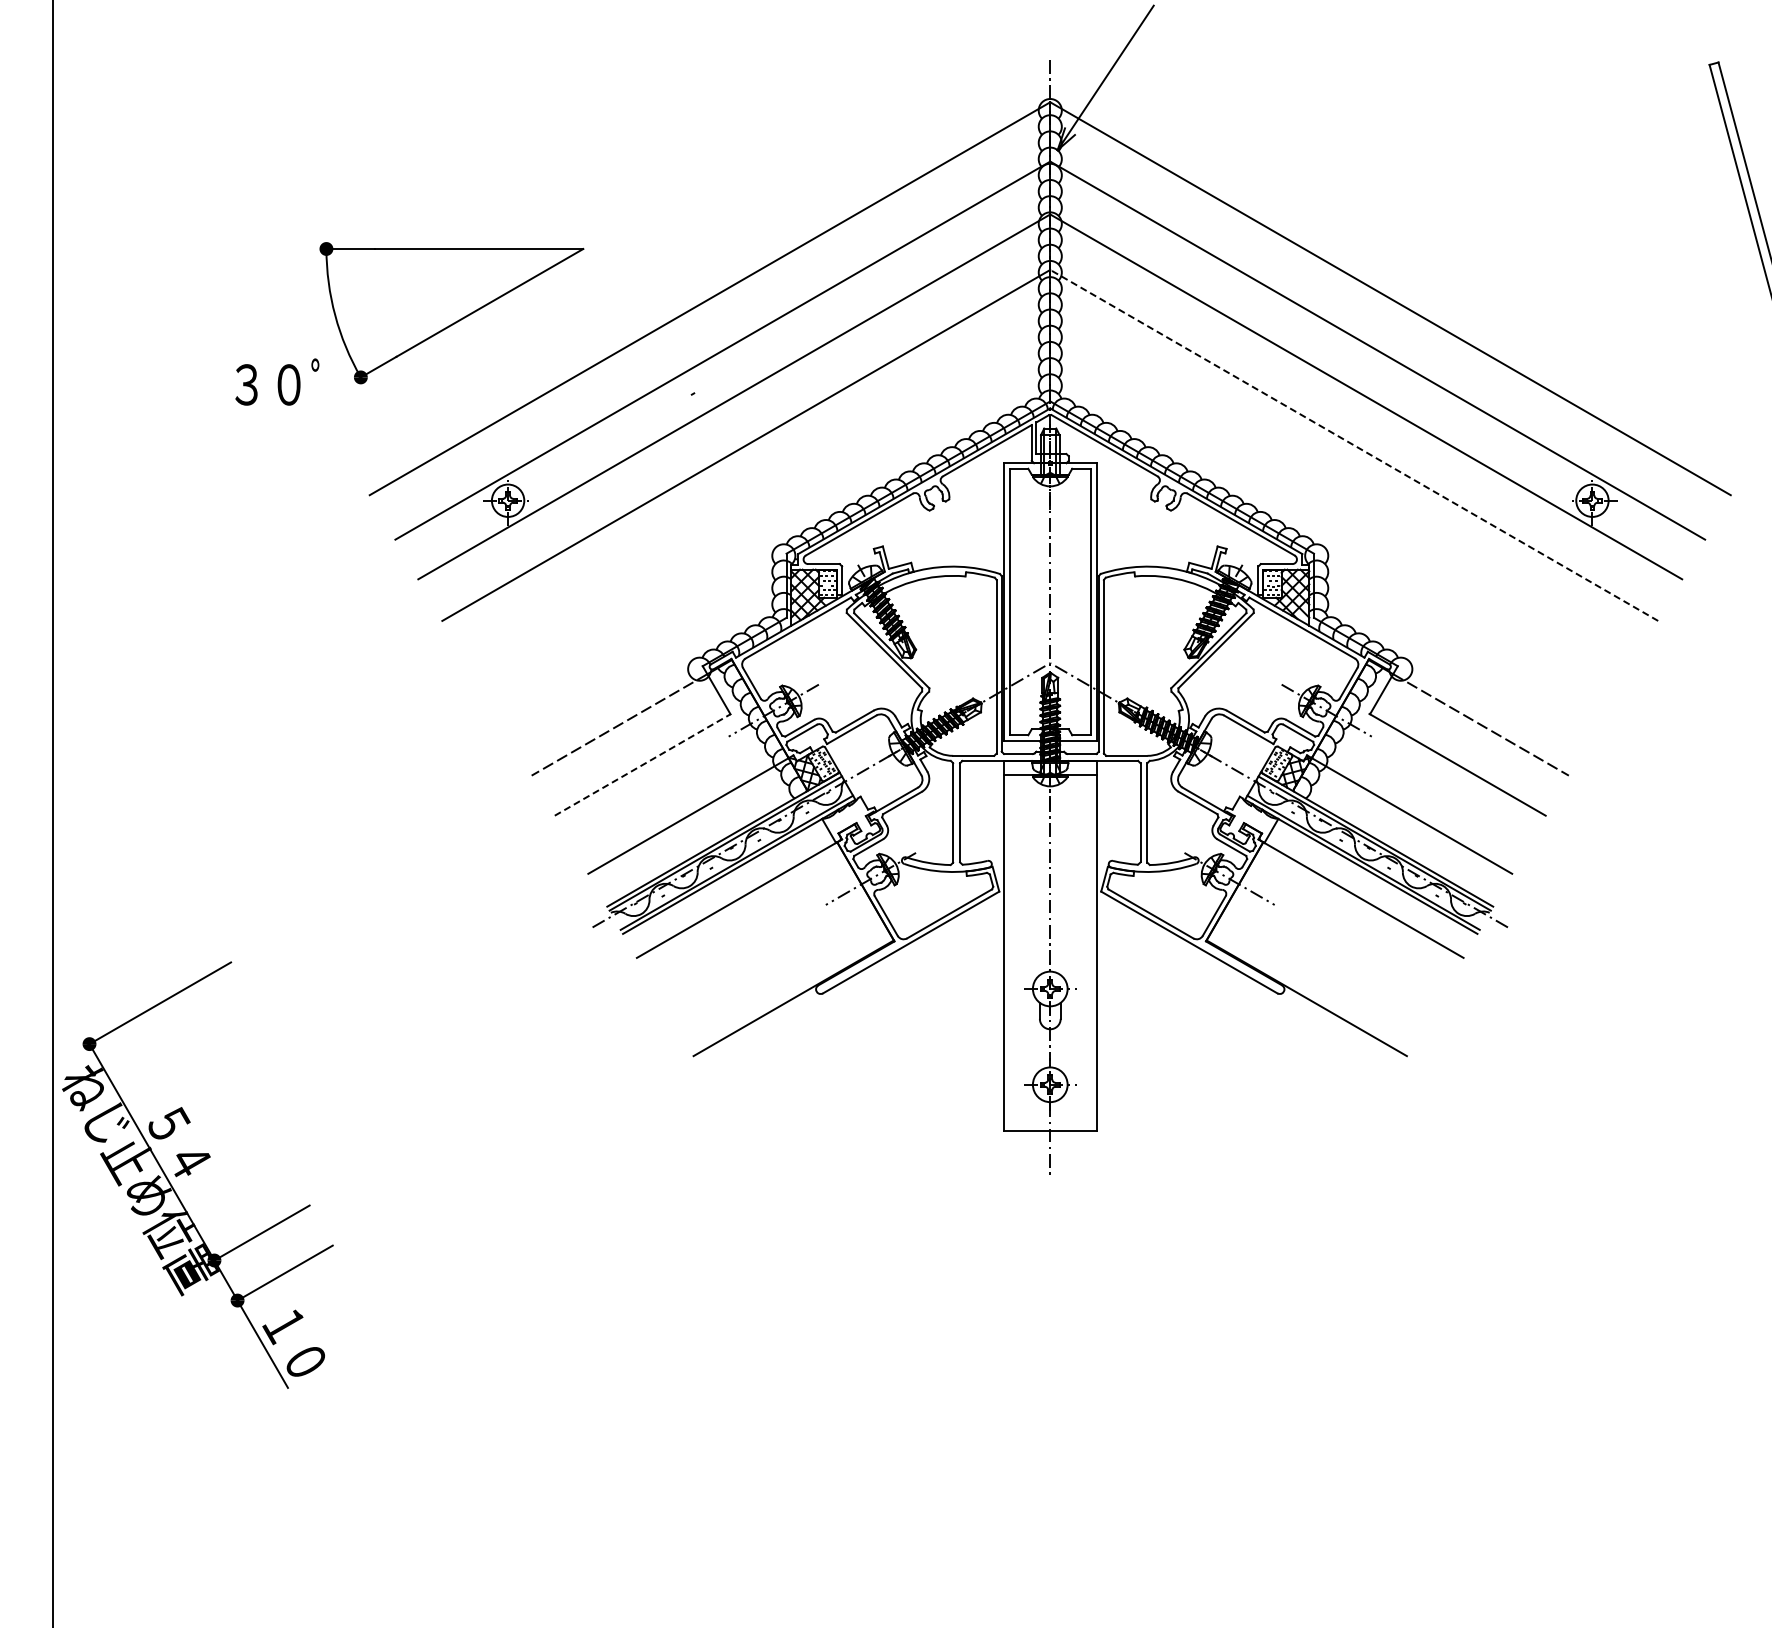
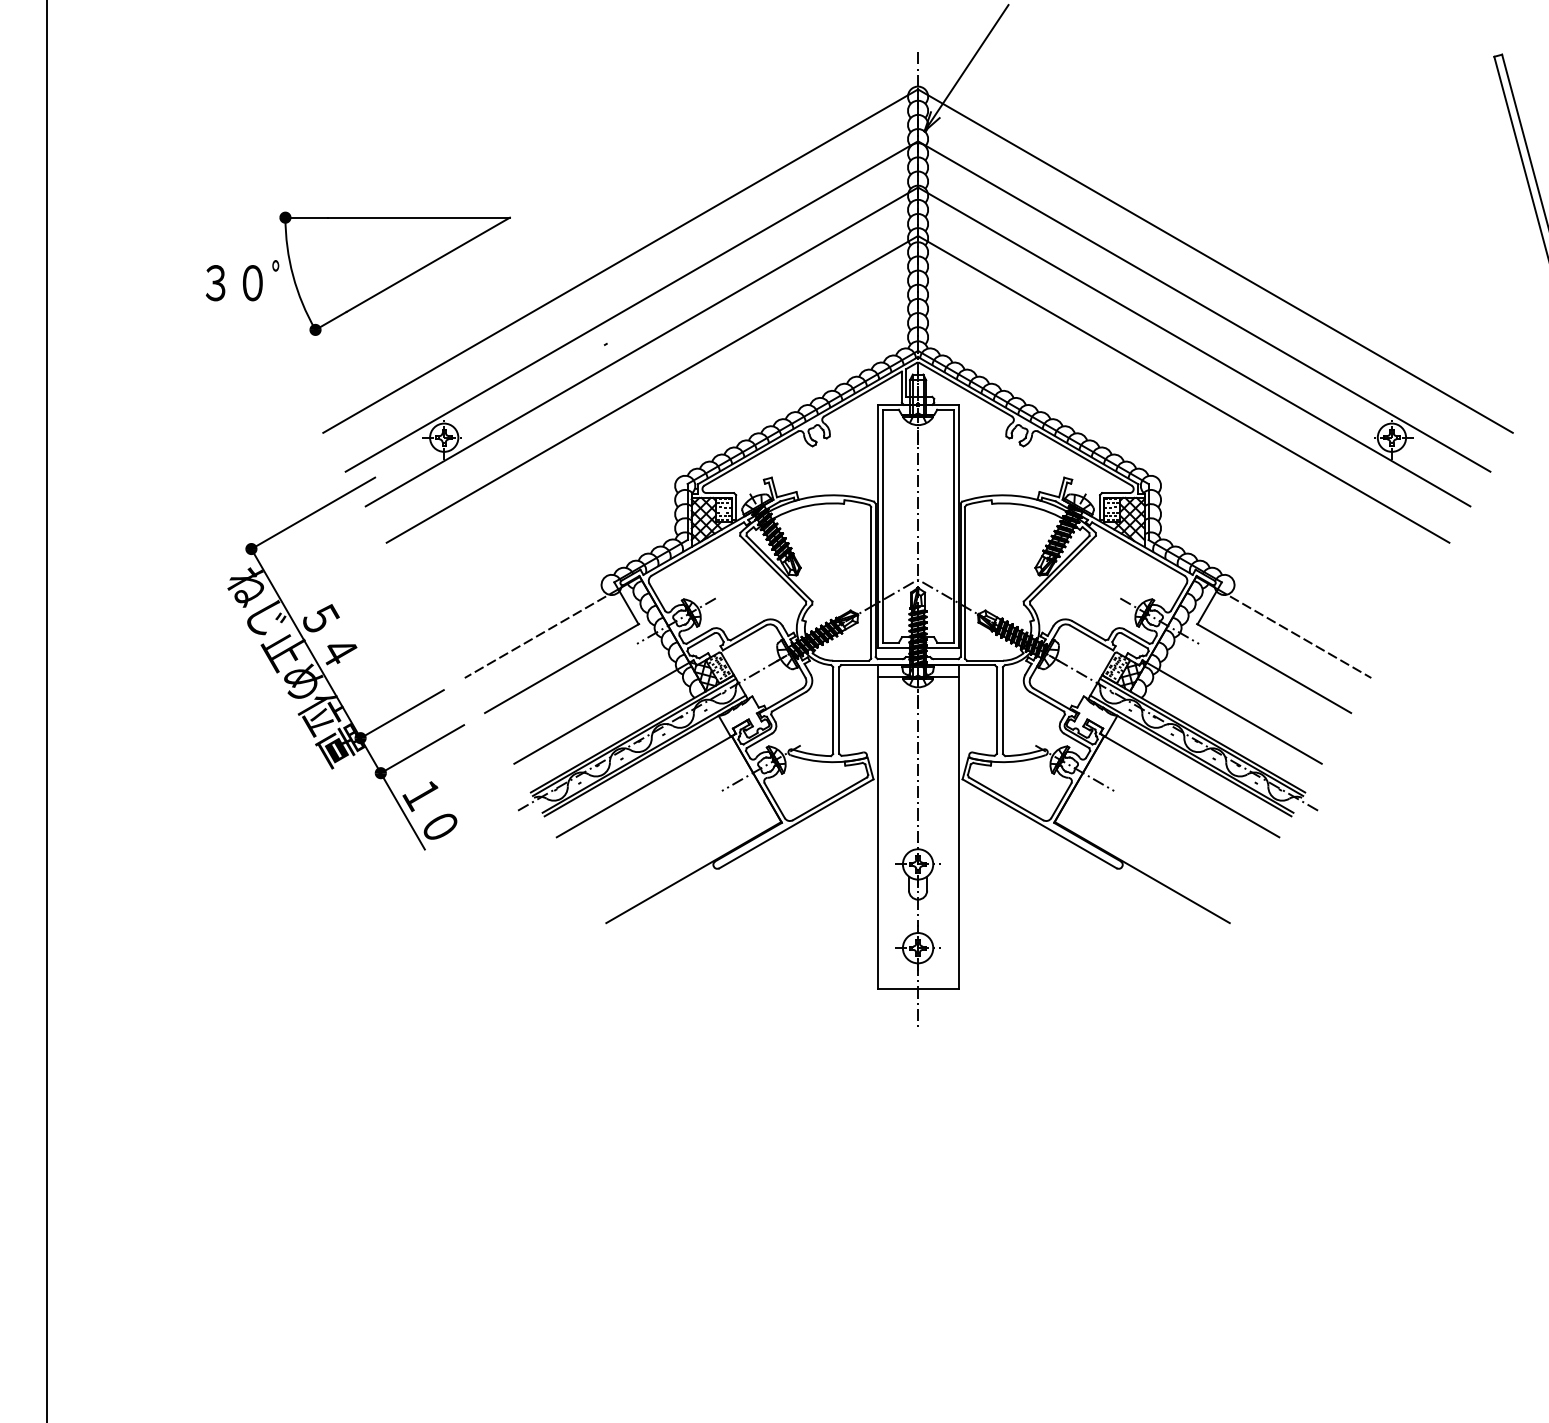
text: (277, 381) -> (242, 280), moved
line: (1354, 445) -> (1183, 389), dashed -> solid
line: (642, 764) -> (561, 668), dashed -> solid
part: (191, 1173) -> (340, 662), moved

